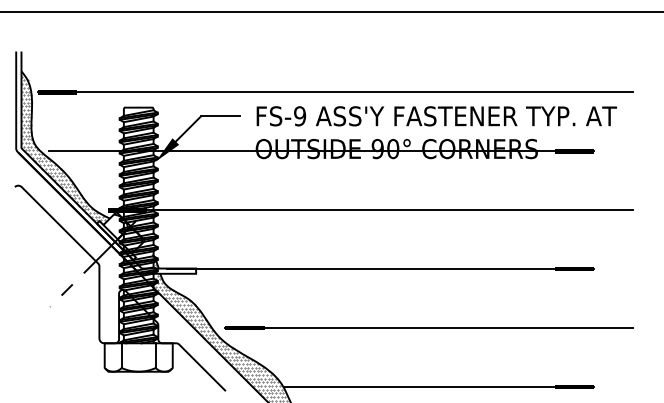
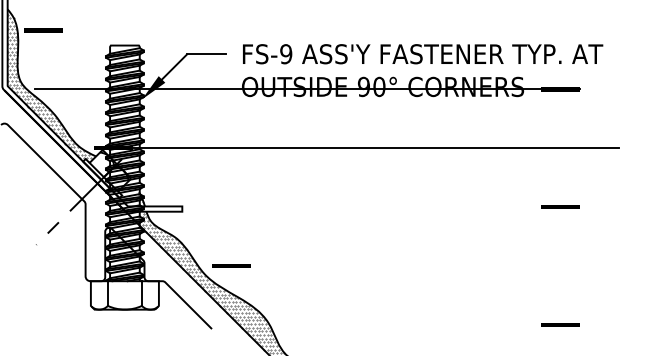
line: (335, 92) -> (321, 30), removed
line: (379, 269) -> (365, 207), removed
line: (429, 328) -> (415, 266), removed
line: (438, 386) -> (424, 324), removed

